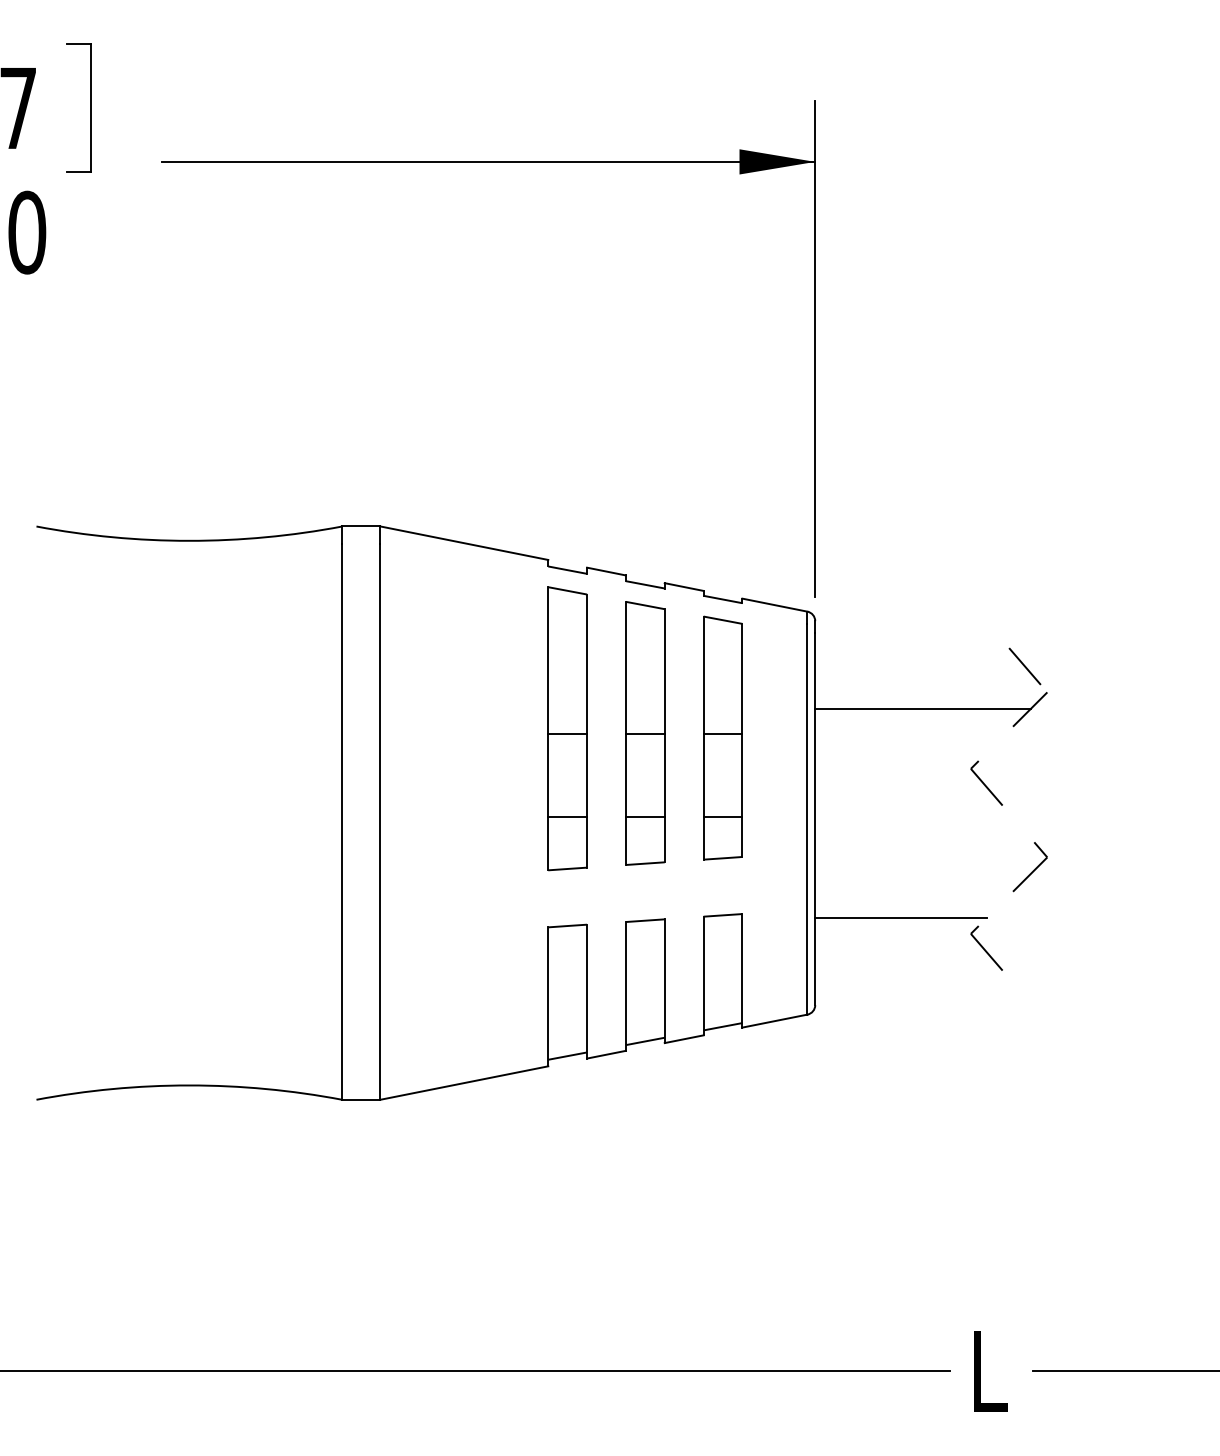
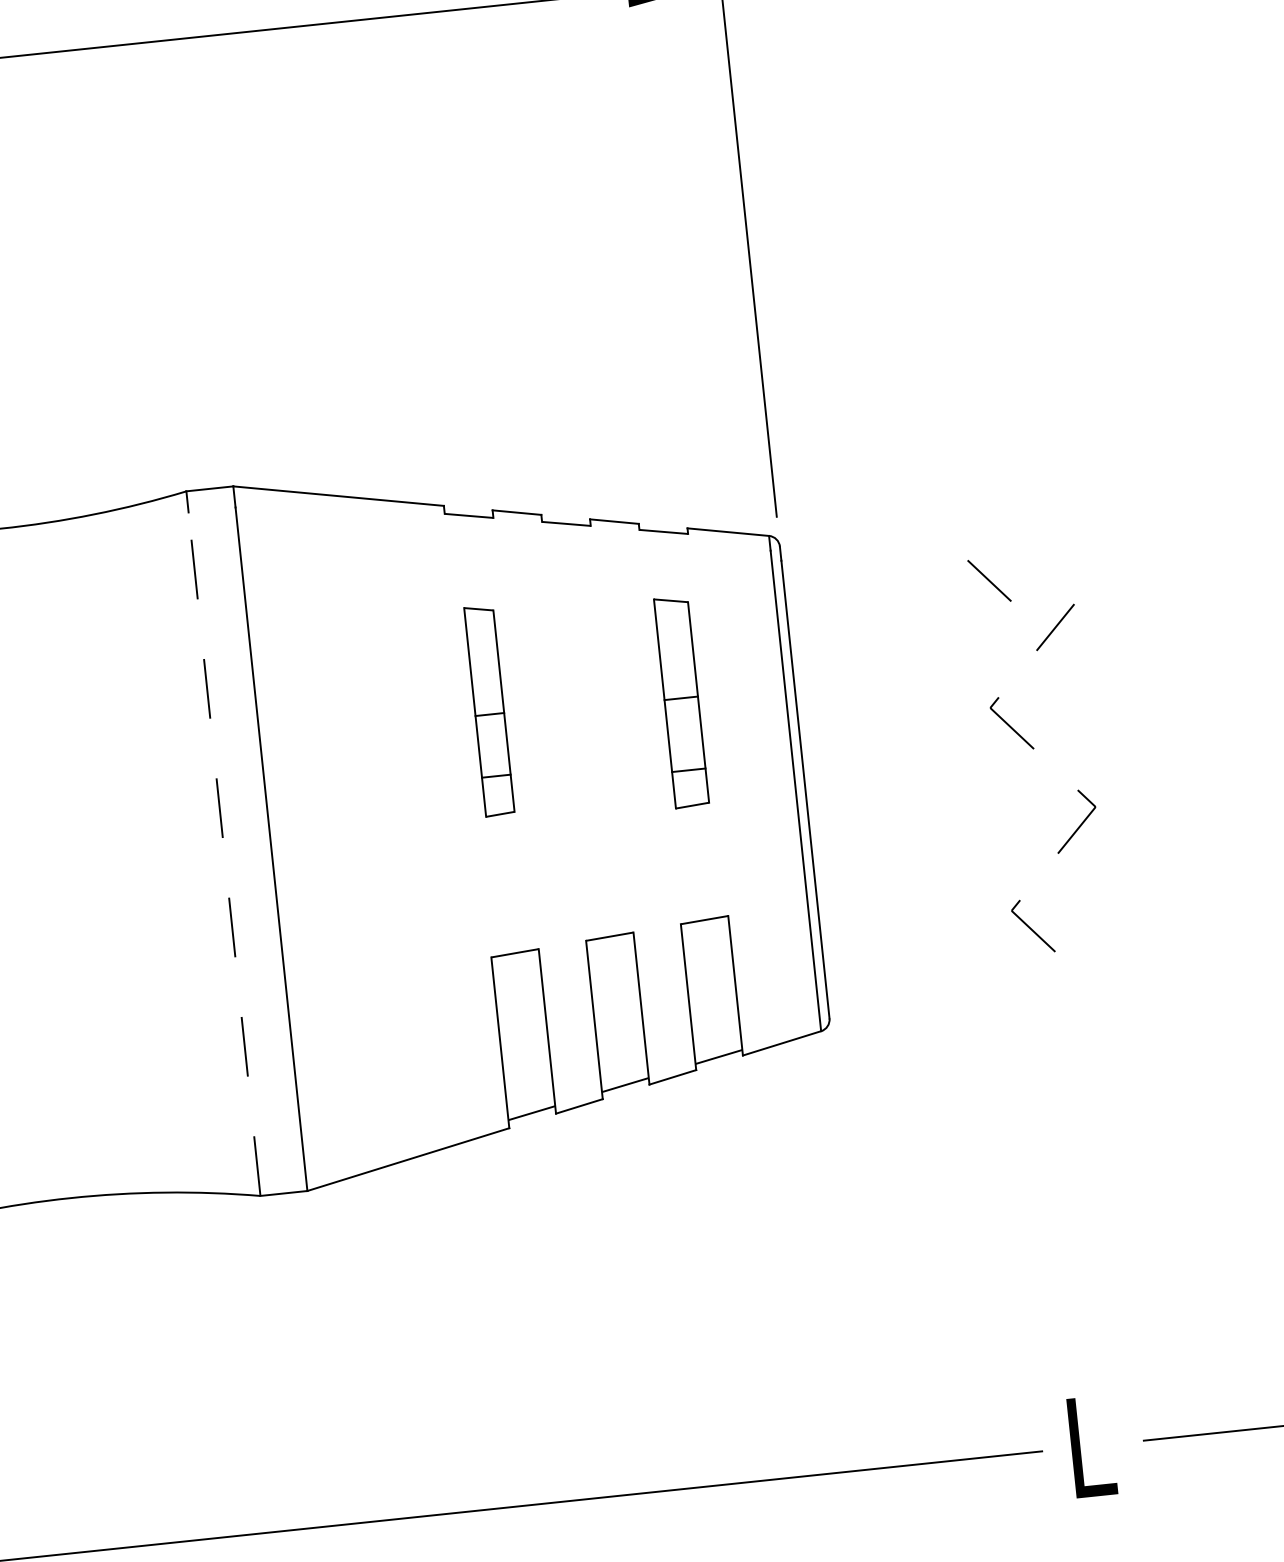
line: (1024, 666) -> (988, 580), moved
line: (922, 708) -> (923, 640), removed
part: (567, 728) -> (489, 710), size x0.6
part: (645, 733) -> (585, 706), removed
part: (722, 737) -> (680, 701), size x0.7
line: (342, 821) -> (224, 853), solid -> dashed
line: (901, 917) -> (924, 899), removed

